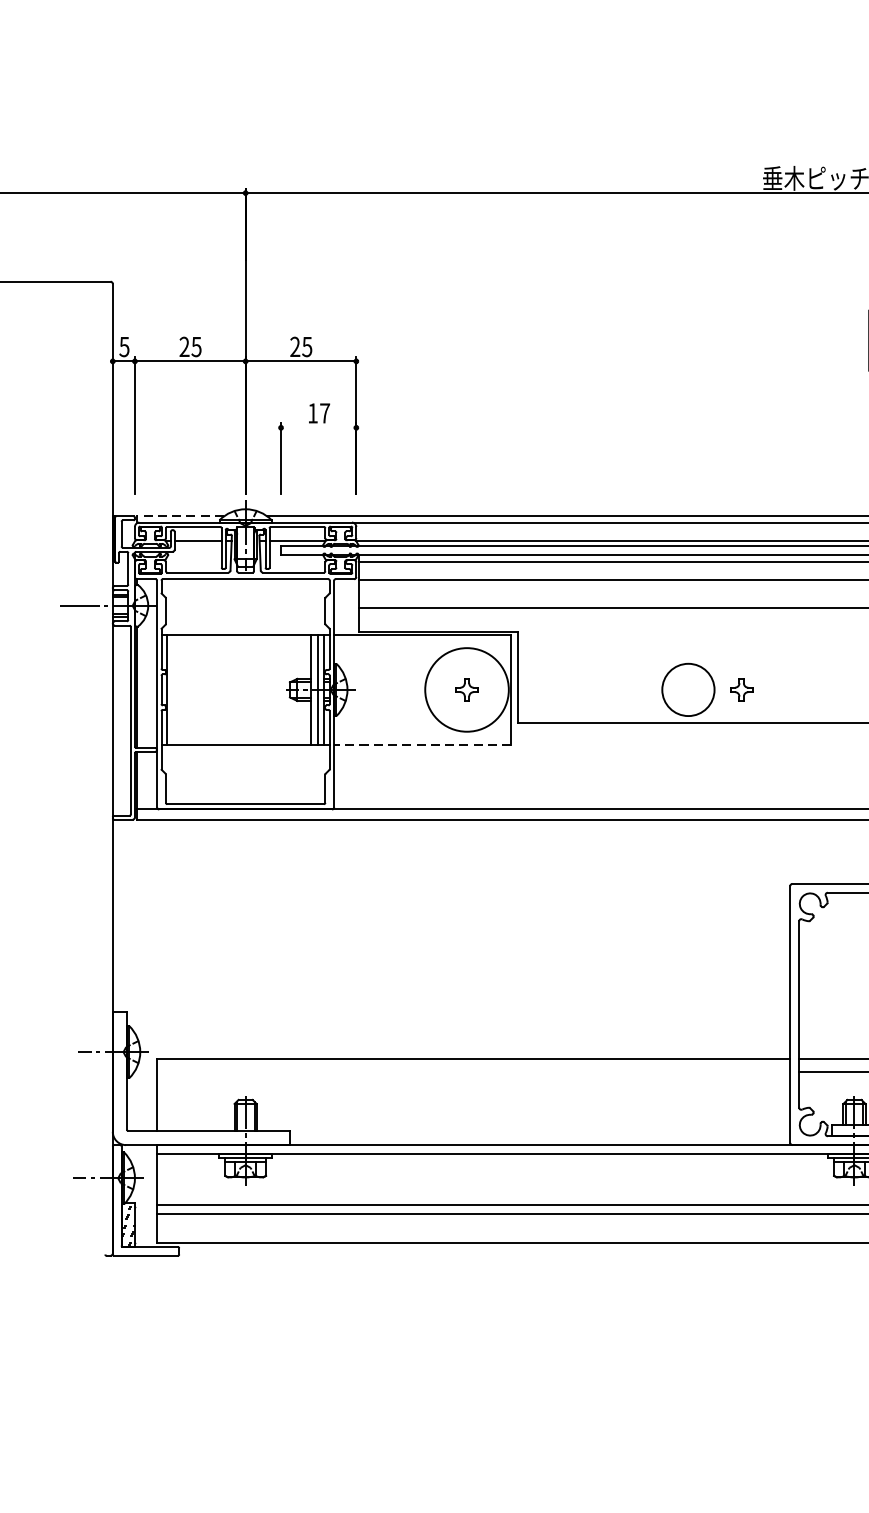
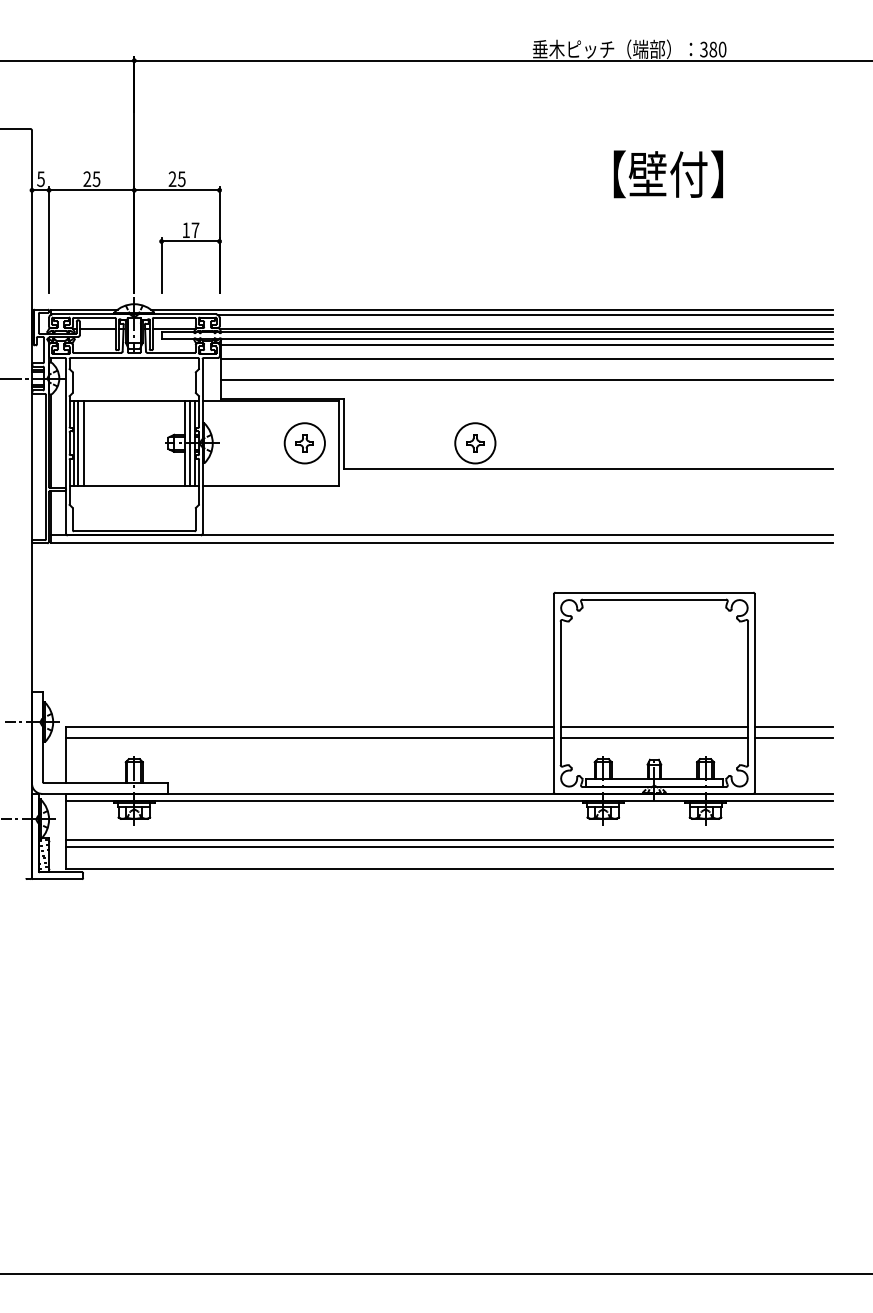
line: (318, 427) -> (190, 241), added
line: (179, 516) -> (83, 309), dashed -> solid
line: (173, 688) -> (78, 442), added
line: (180, 688) -> (84, 442), added
circle: (466, 690) -> (304, 443), size x0.62
part: (741, 690) -> (475, 443), moved
line: (422, 744) -> (270, 485), dashed -> solid
line: (473, 1071) -> (309, 737), added

